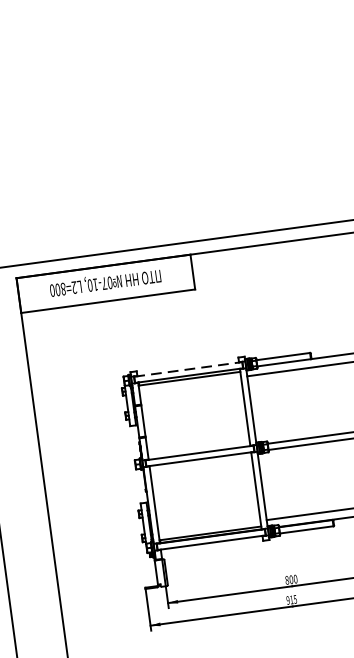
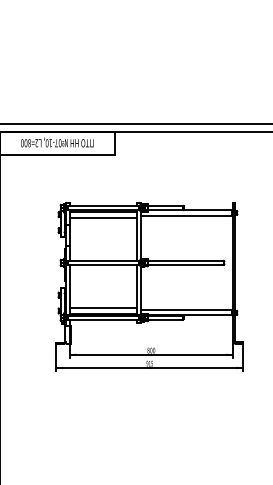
line: (188, 368) -> (103, 205), dashed -> solid
line: (189, 388) -> (102, 218), added
line: (208, 524) -> (102, 307), added

